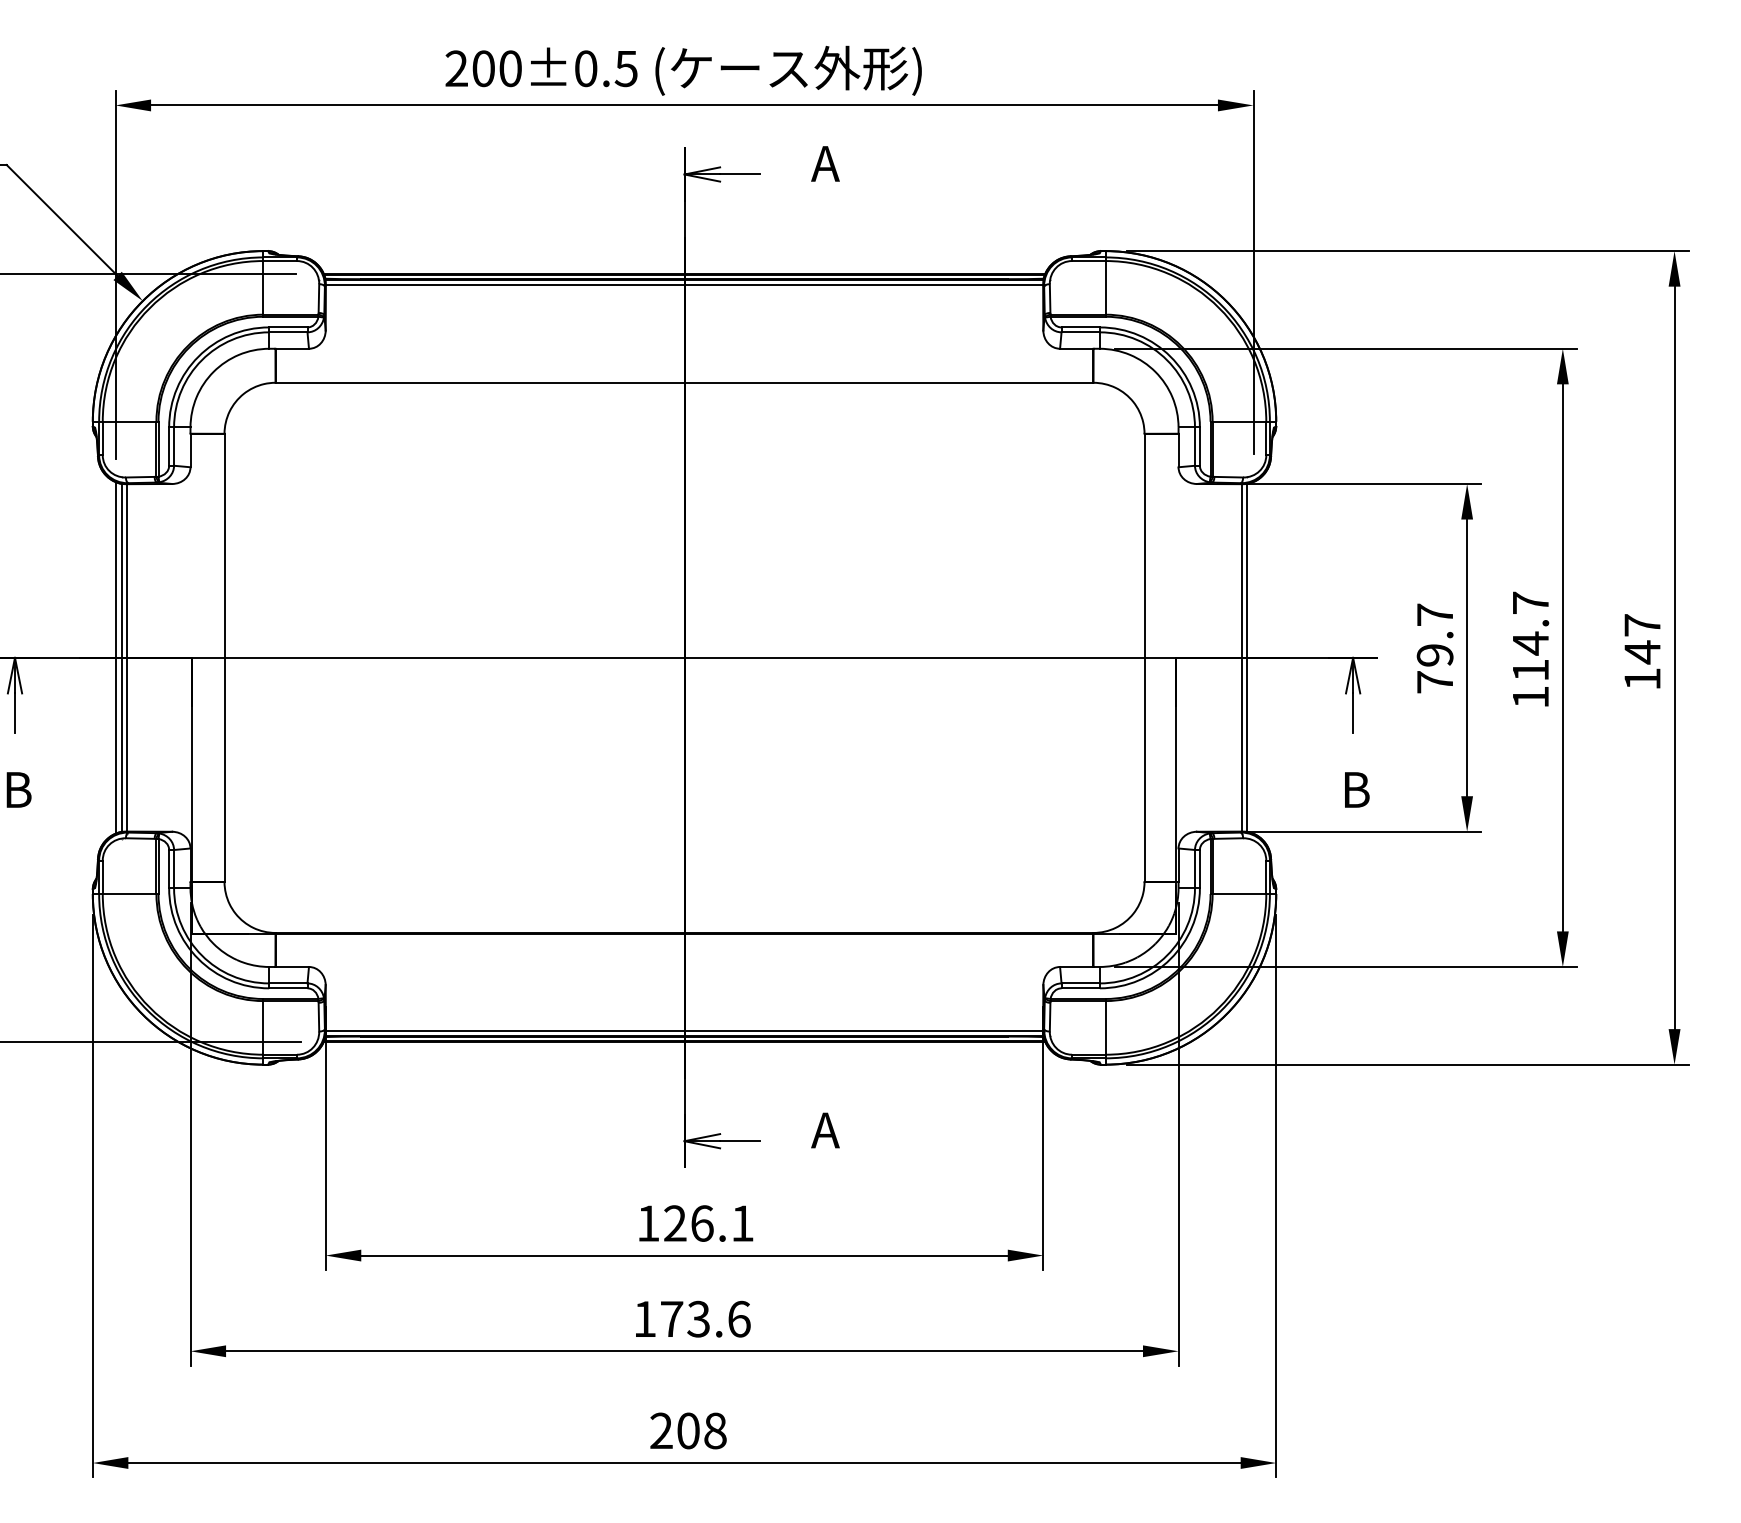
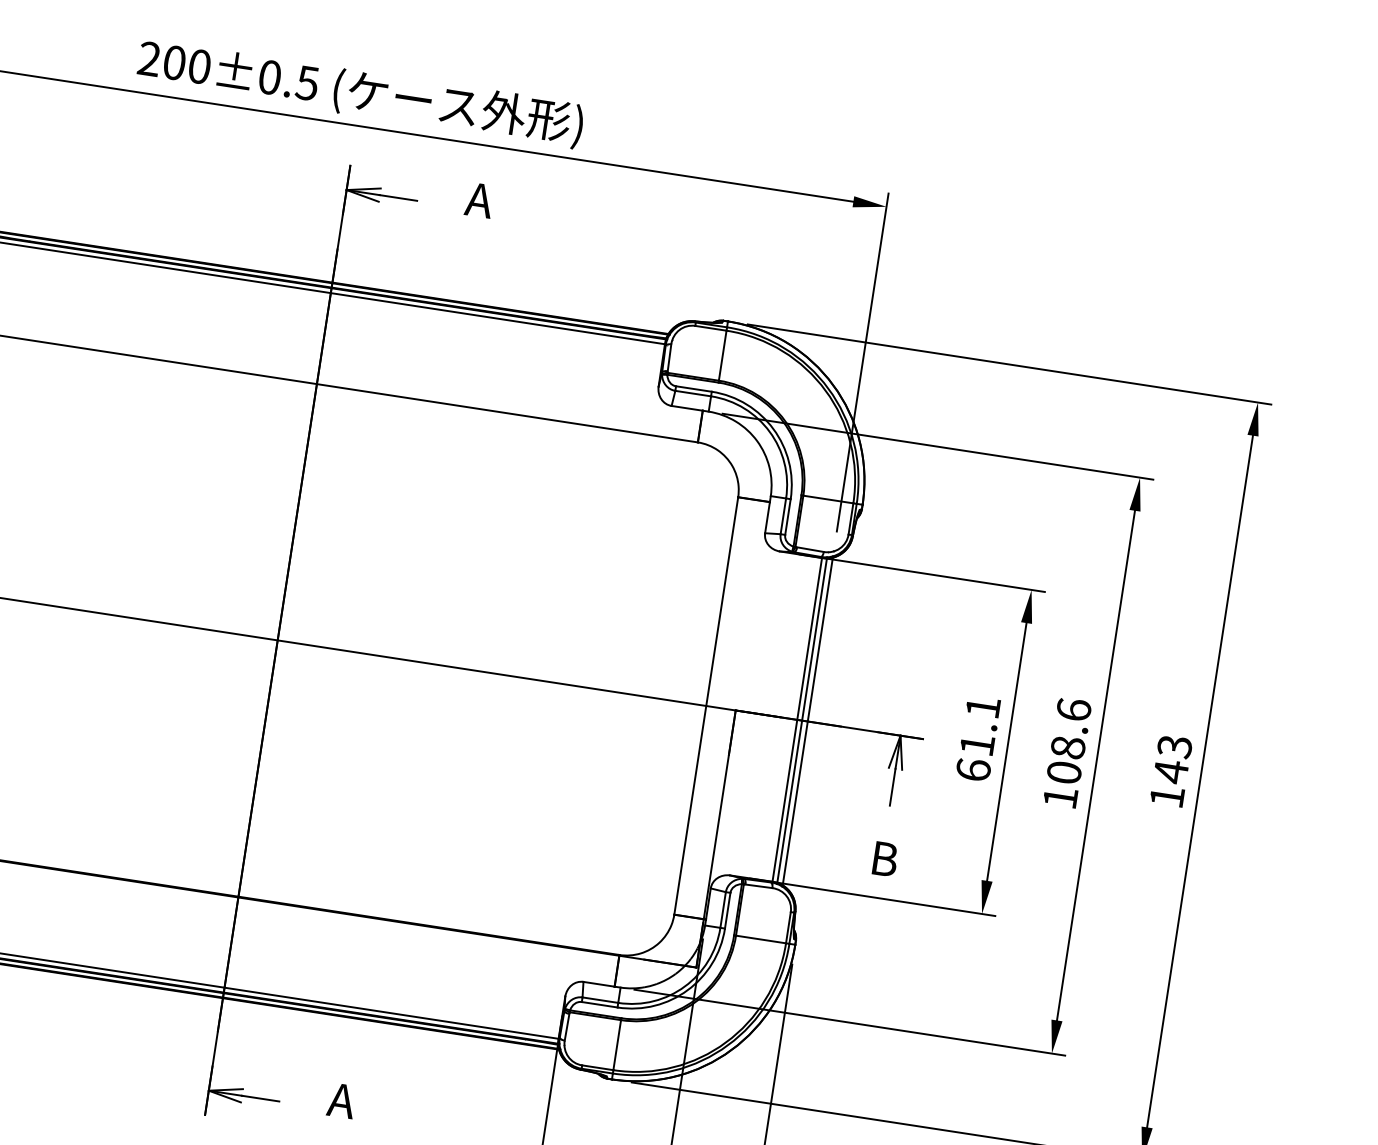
text: (1642, 625) -> (1174, 746), 147 -> 143
text: (1530, 636) -> (1068, 741), 114.7 -> 108.6
text: (1434, 648) -> (977, 738), 79.7 -> 61.1
line: (1253, 657) -> (807, 721), added

